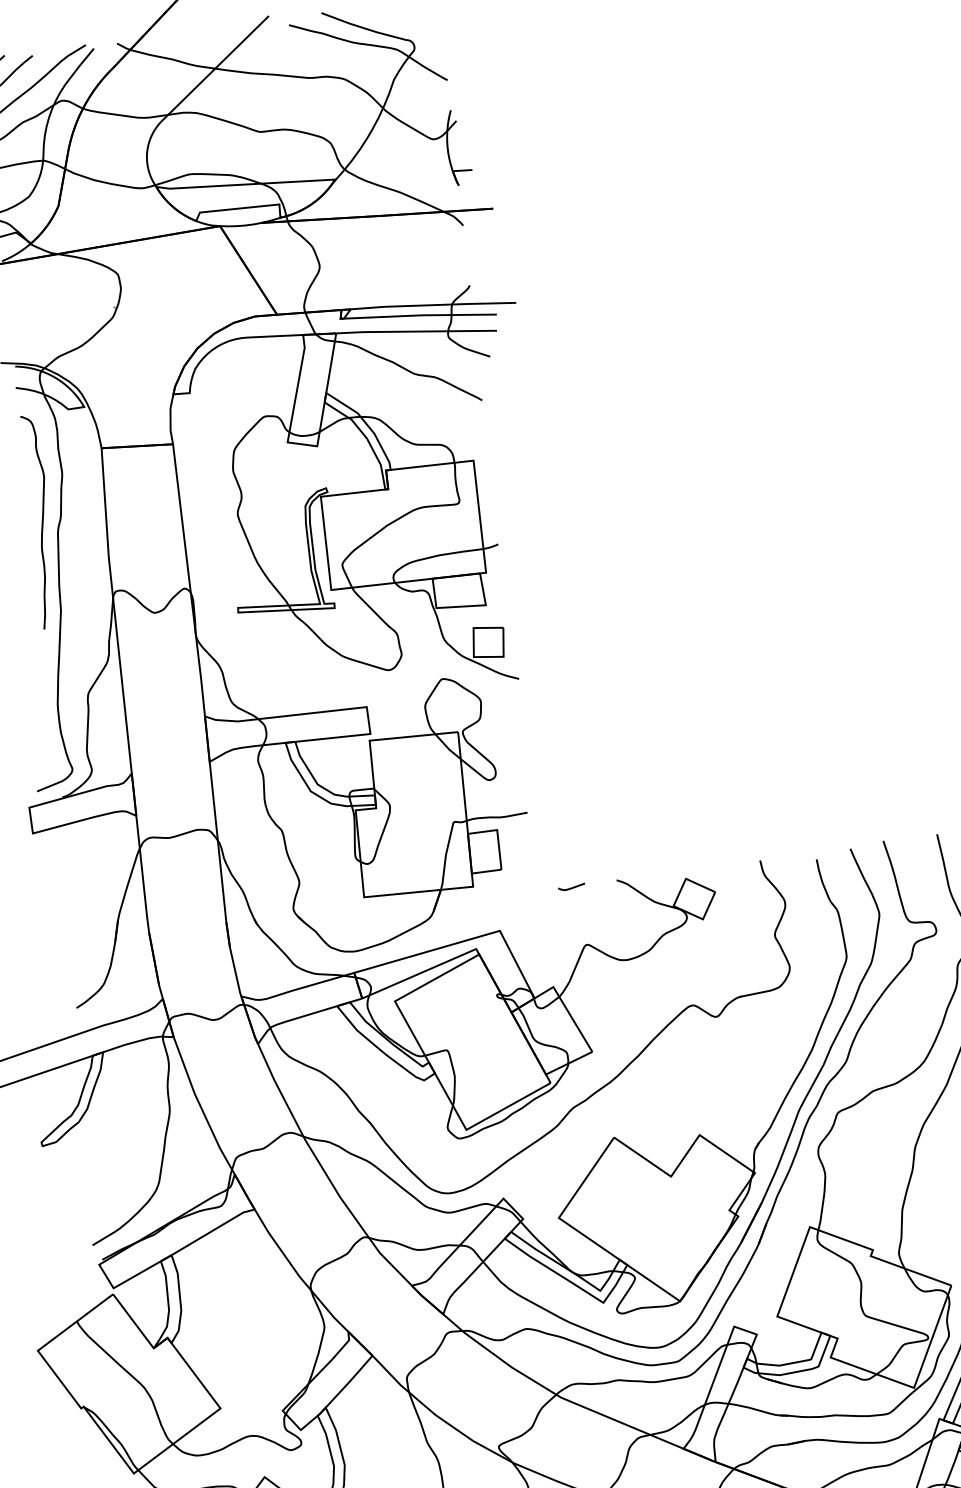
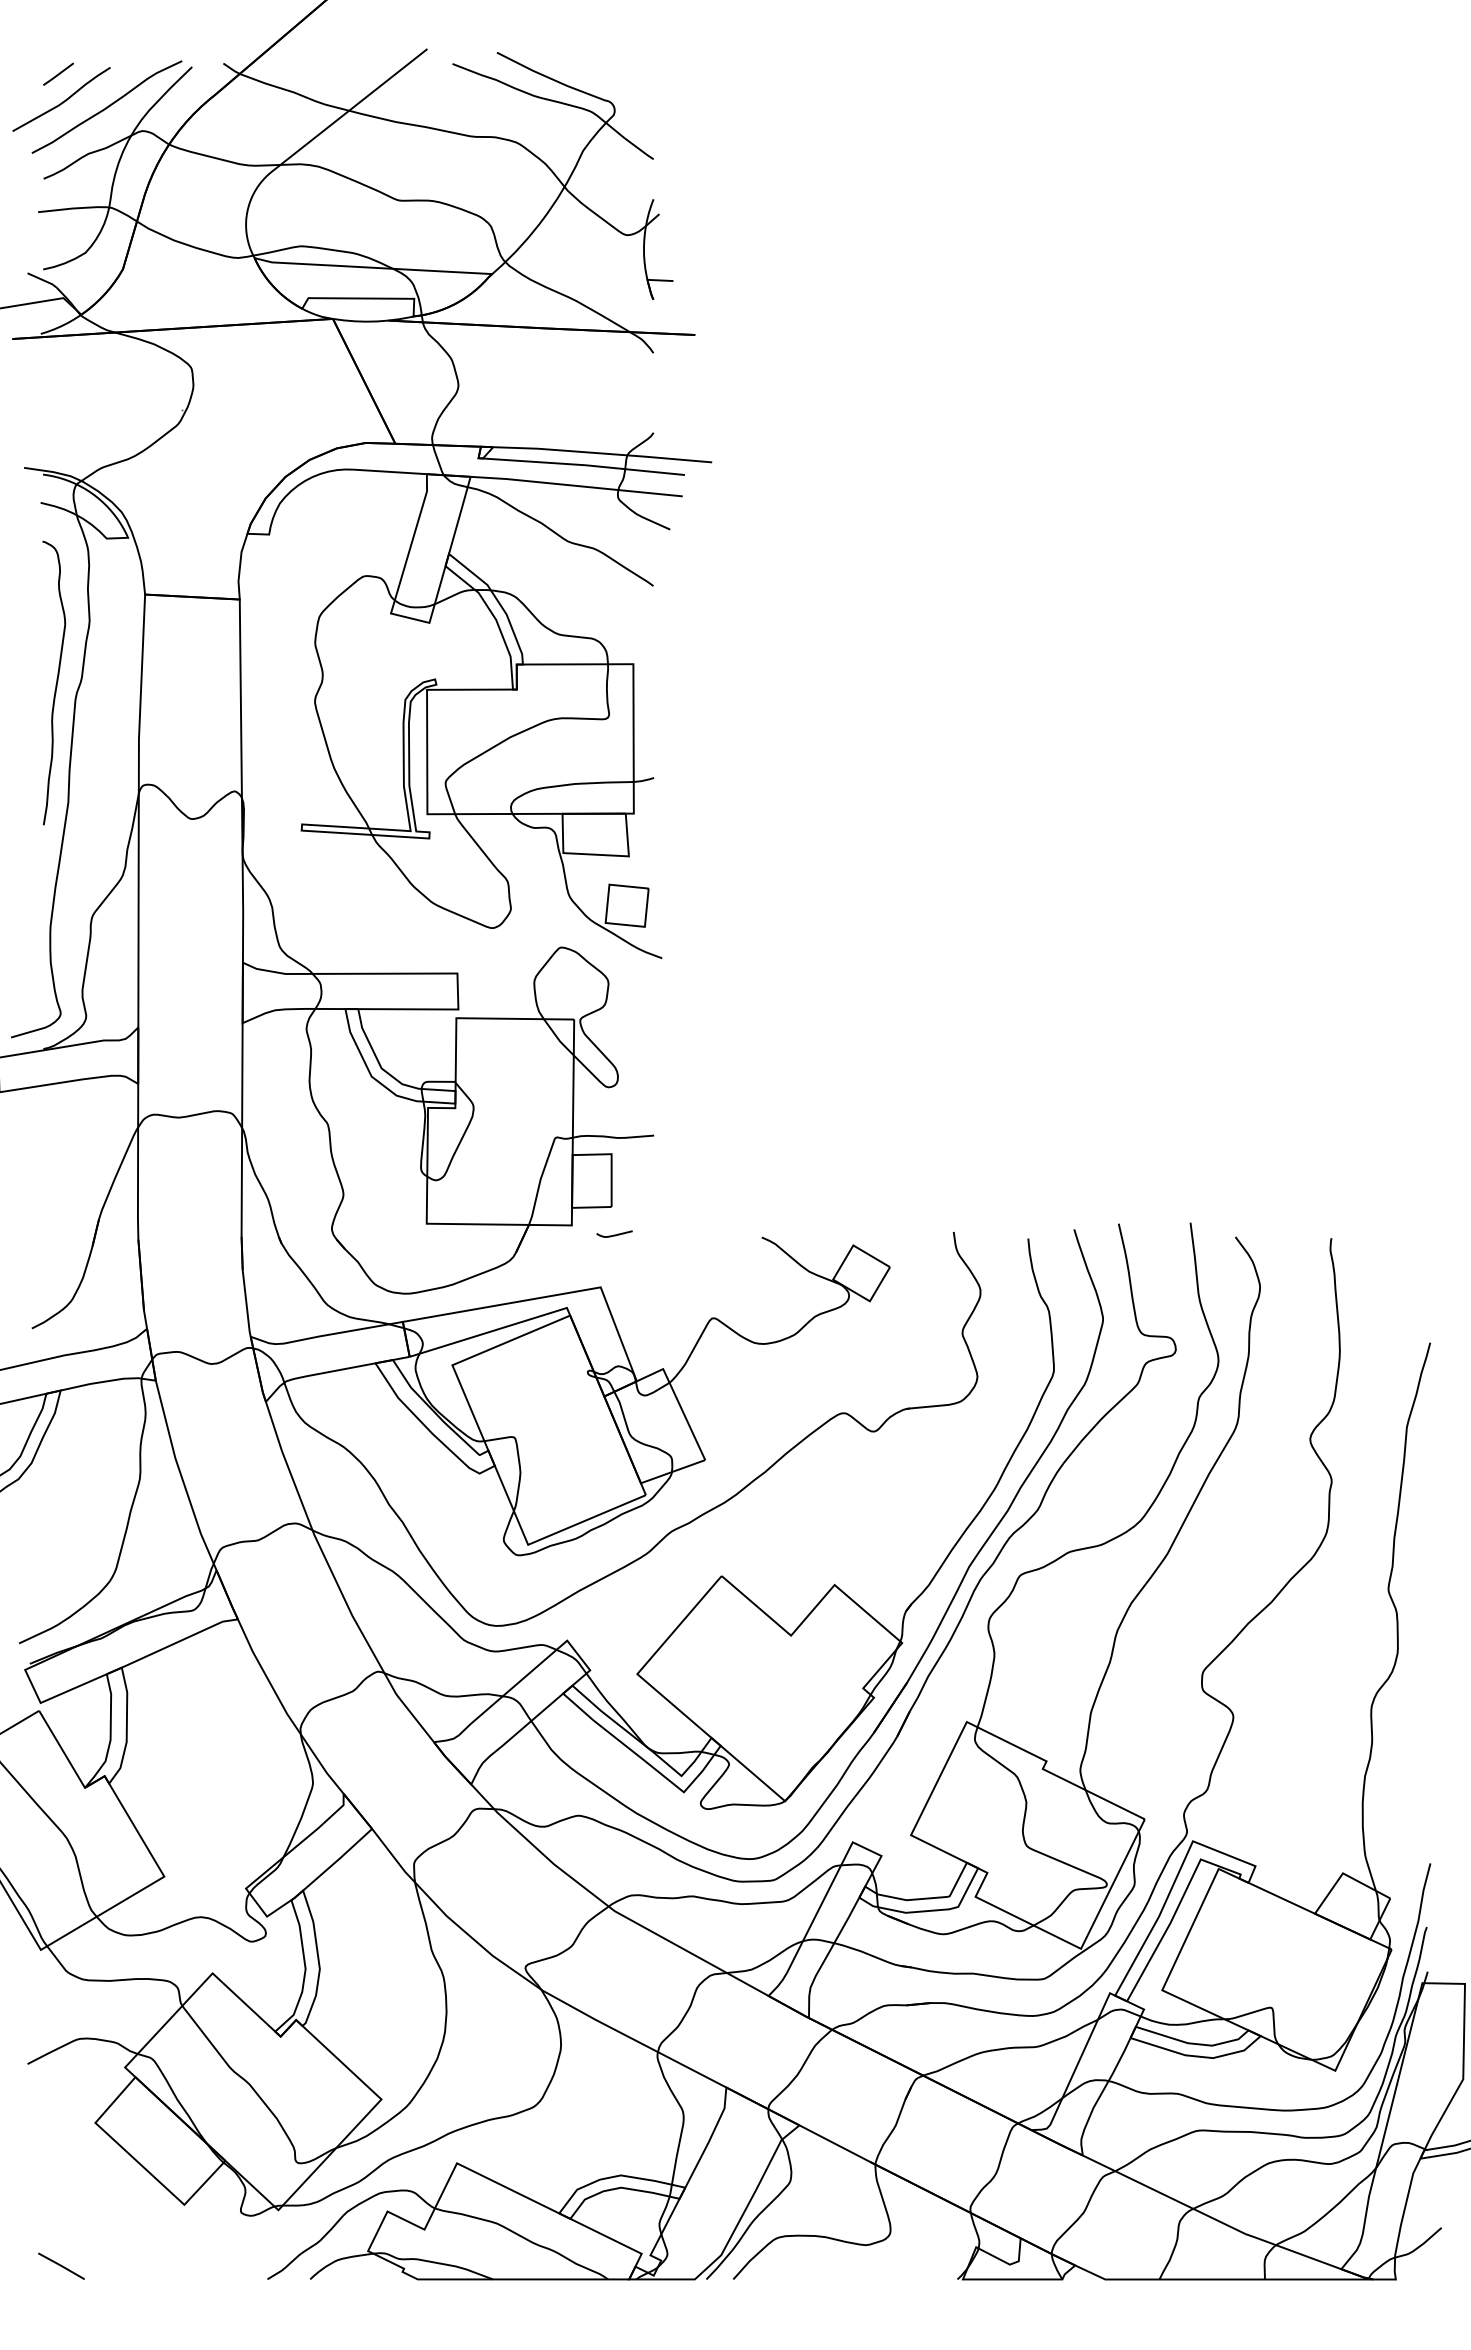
curve: (571, 887) -> (614, 1234), moved

